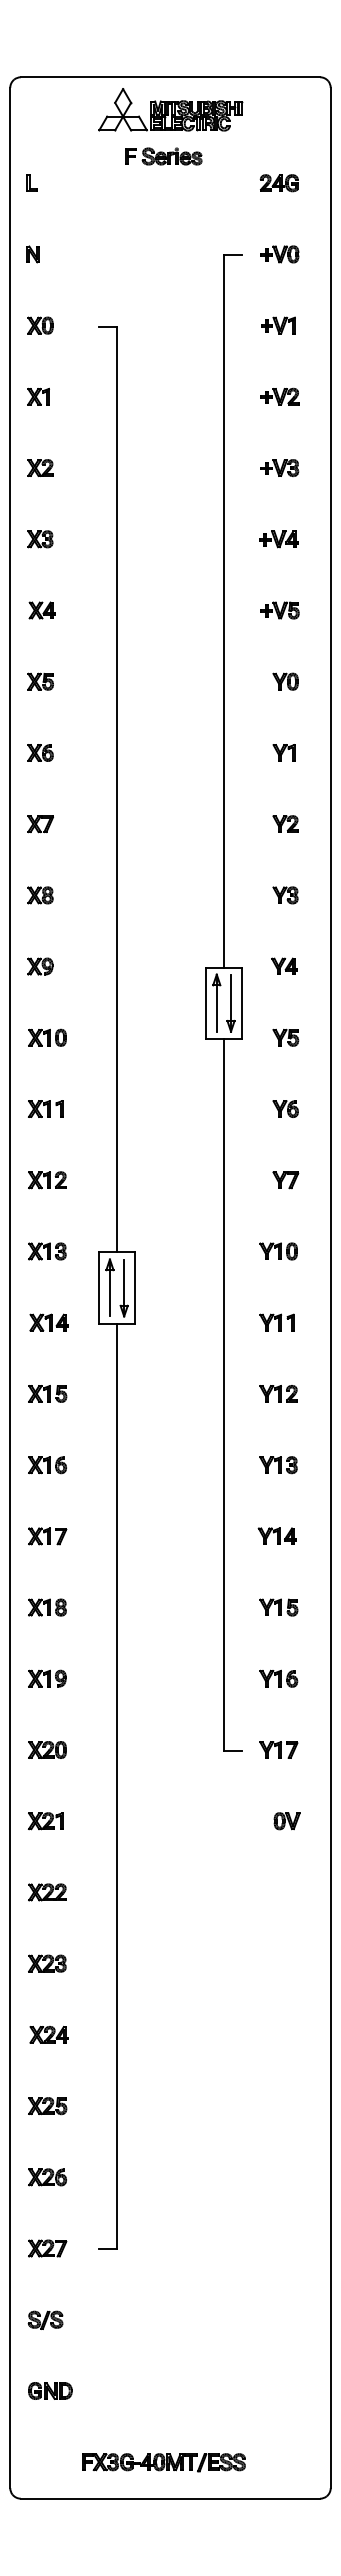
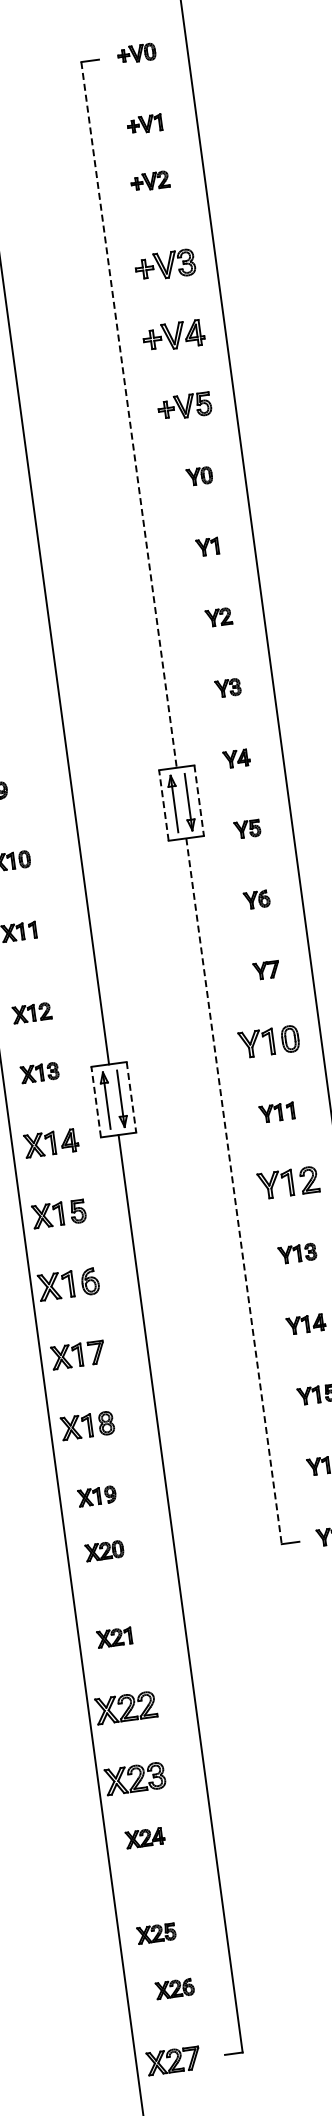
part: (279, 396) -> (149, 181), moved
part: (279, 467) -> (164, 264), size x1.6
part: (278, 539) -> (173, 336), size x1.6
part: (279, 610) -> (184, 406), size x1.4
line: (223, 611) -> (128, 415), solid -> dashed
line: (206, 1003) -> (164, 805), solid -> dashed
line: (241, 1003) -> (199, 801), solid -> dashed
part: (47, 1180) -> (31, 1013), moved
part: (278, 1251) -> (268, 1041), size x1.6
line: (99, 1288) -> (96, 1102), solid -> dashed
line: (134, 1288) -> (131, 1097), solid -> dashed
part: (48, 1322) -> (50, 1143), size x1.4
part: (47, 1393) -> (59, 1213), size x1.4
part: (278, 1393) -> (287, 1182), size x1.6
line: (223, 1395) -> (233, 1192), solid -> dashed
part: (47, 1465) -> (68, 1284), size x1.6
part: (47, 1536) -> (78, 1355), size x1.4
part: (47, 1607) -> (87, 1425), size x1.4
part: (47, 1749) -> (104, 1550), moved
part: (47, 1892) -> (125, 1708), size x1.6
part: (47, 1963) -> (135, 1778), size x1.6
part: (48, 2034) -> (144, 1837), moved
part: (47, 2106) -> (156, 1934), moved
part: (47, 2177) -> (174, 1989), moved
part: (47, 2248) -> (173, 2060), size x1.4

